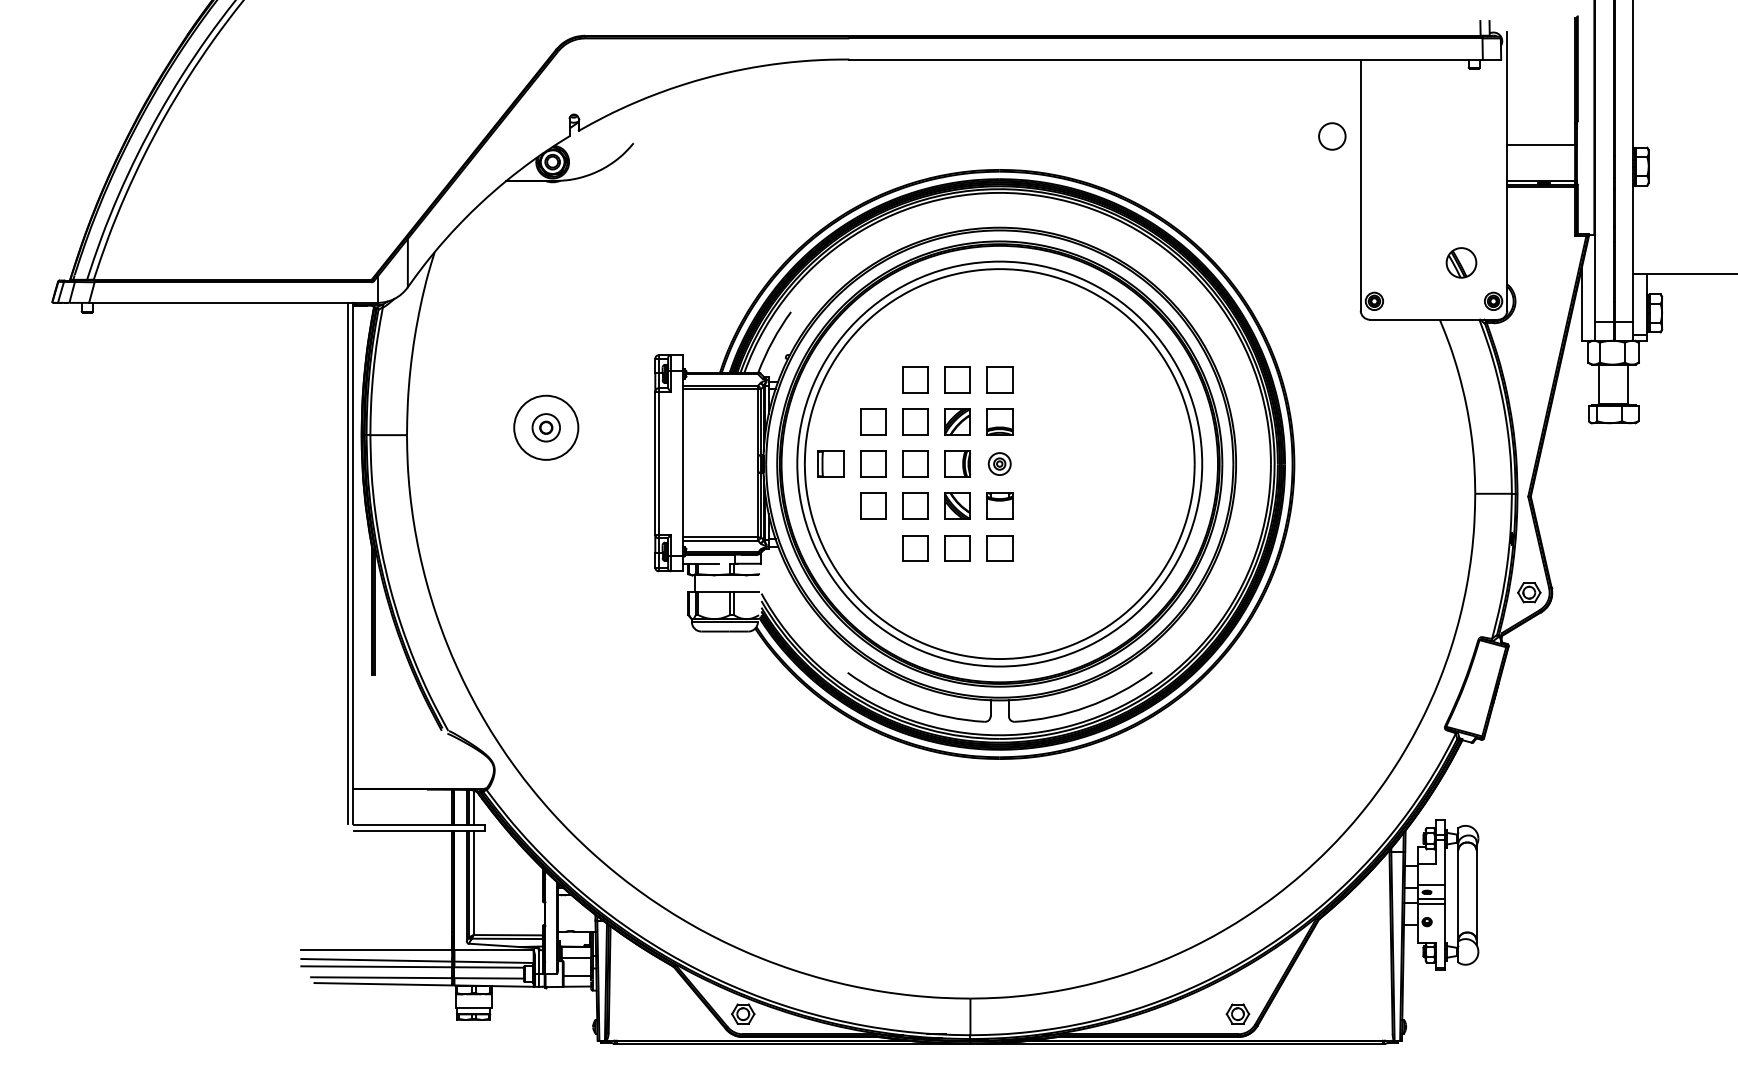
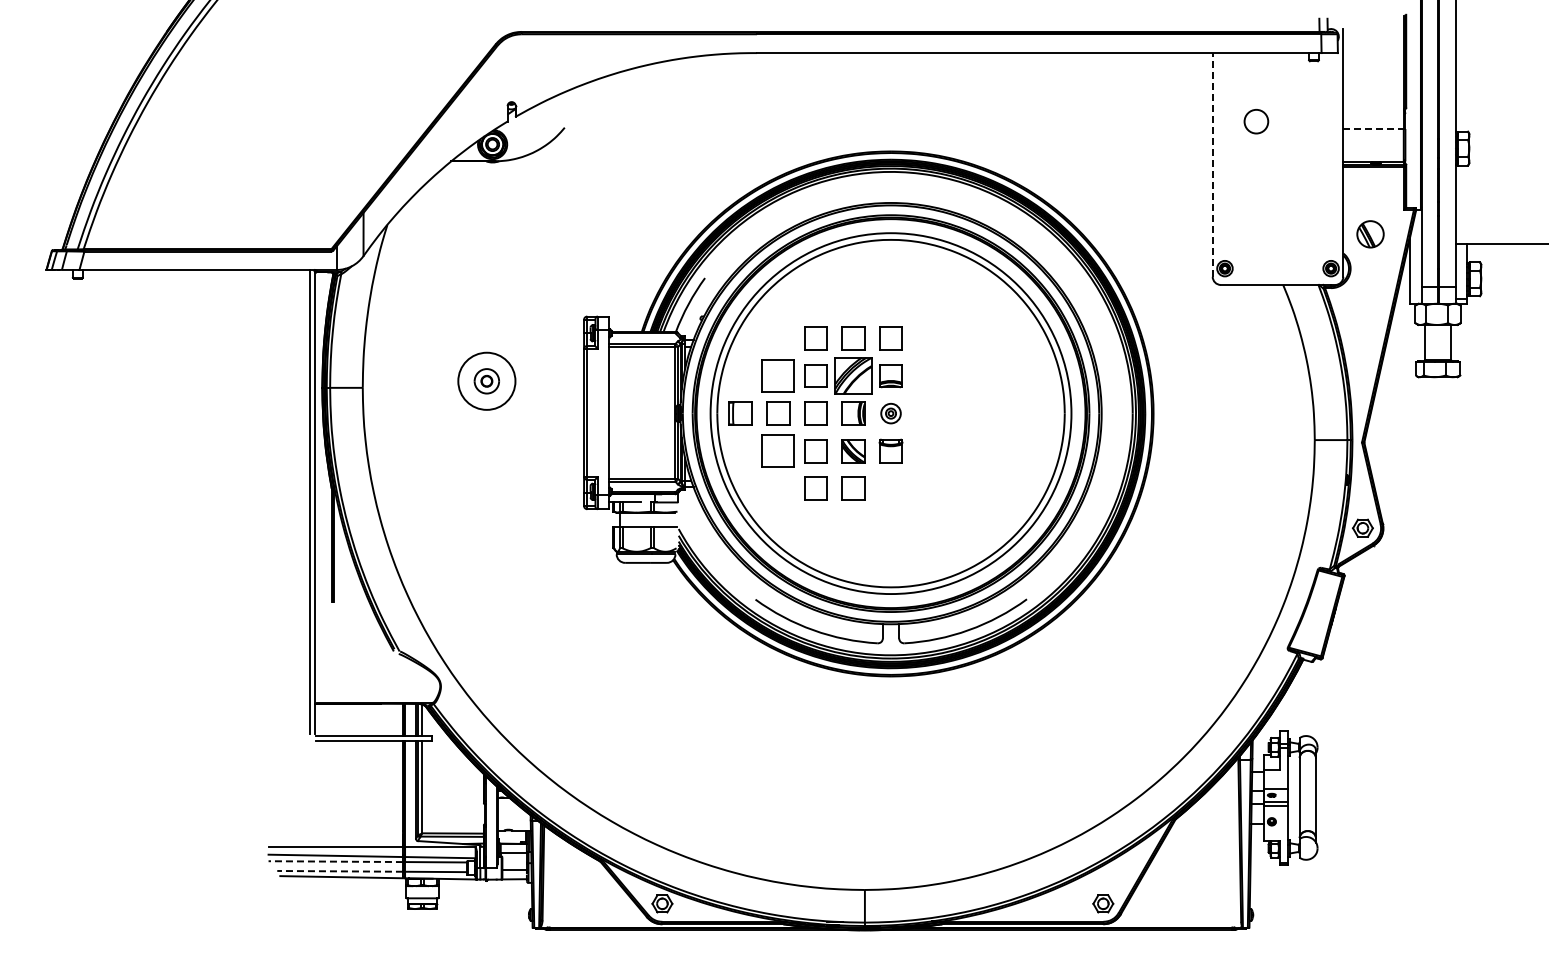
circle: (1332, 136) -> (1256, 121), moved
line: (1542, 145) -> (1374, 129), solid -> dashed
line: (1360, 184) -> (1212, 164), solid -> dashed
part: (1461, 263) -> (1370, 234), moved
part: (873, 421) -> (778, 375), size x1.4
part: (957, 421) -> (853, 375), size x1.6
part: (873, 506) -> (778, 451), size x1.4
part: (999, 548) -> (890, 488), removed
line: (376, 966) -> (335, 861), solid -> dashed
line: (382, 977) -> (340, 871), solid -> dashed

